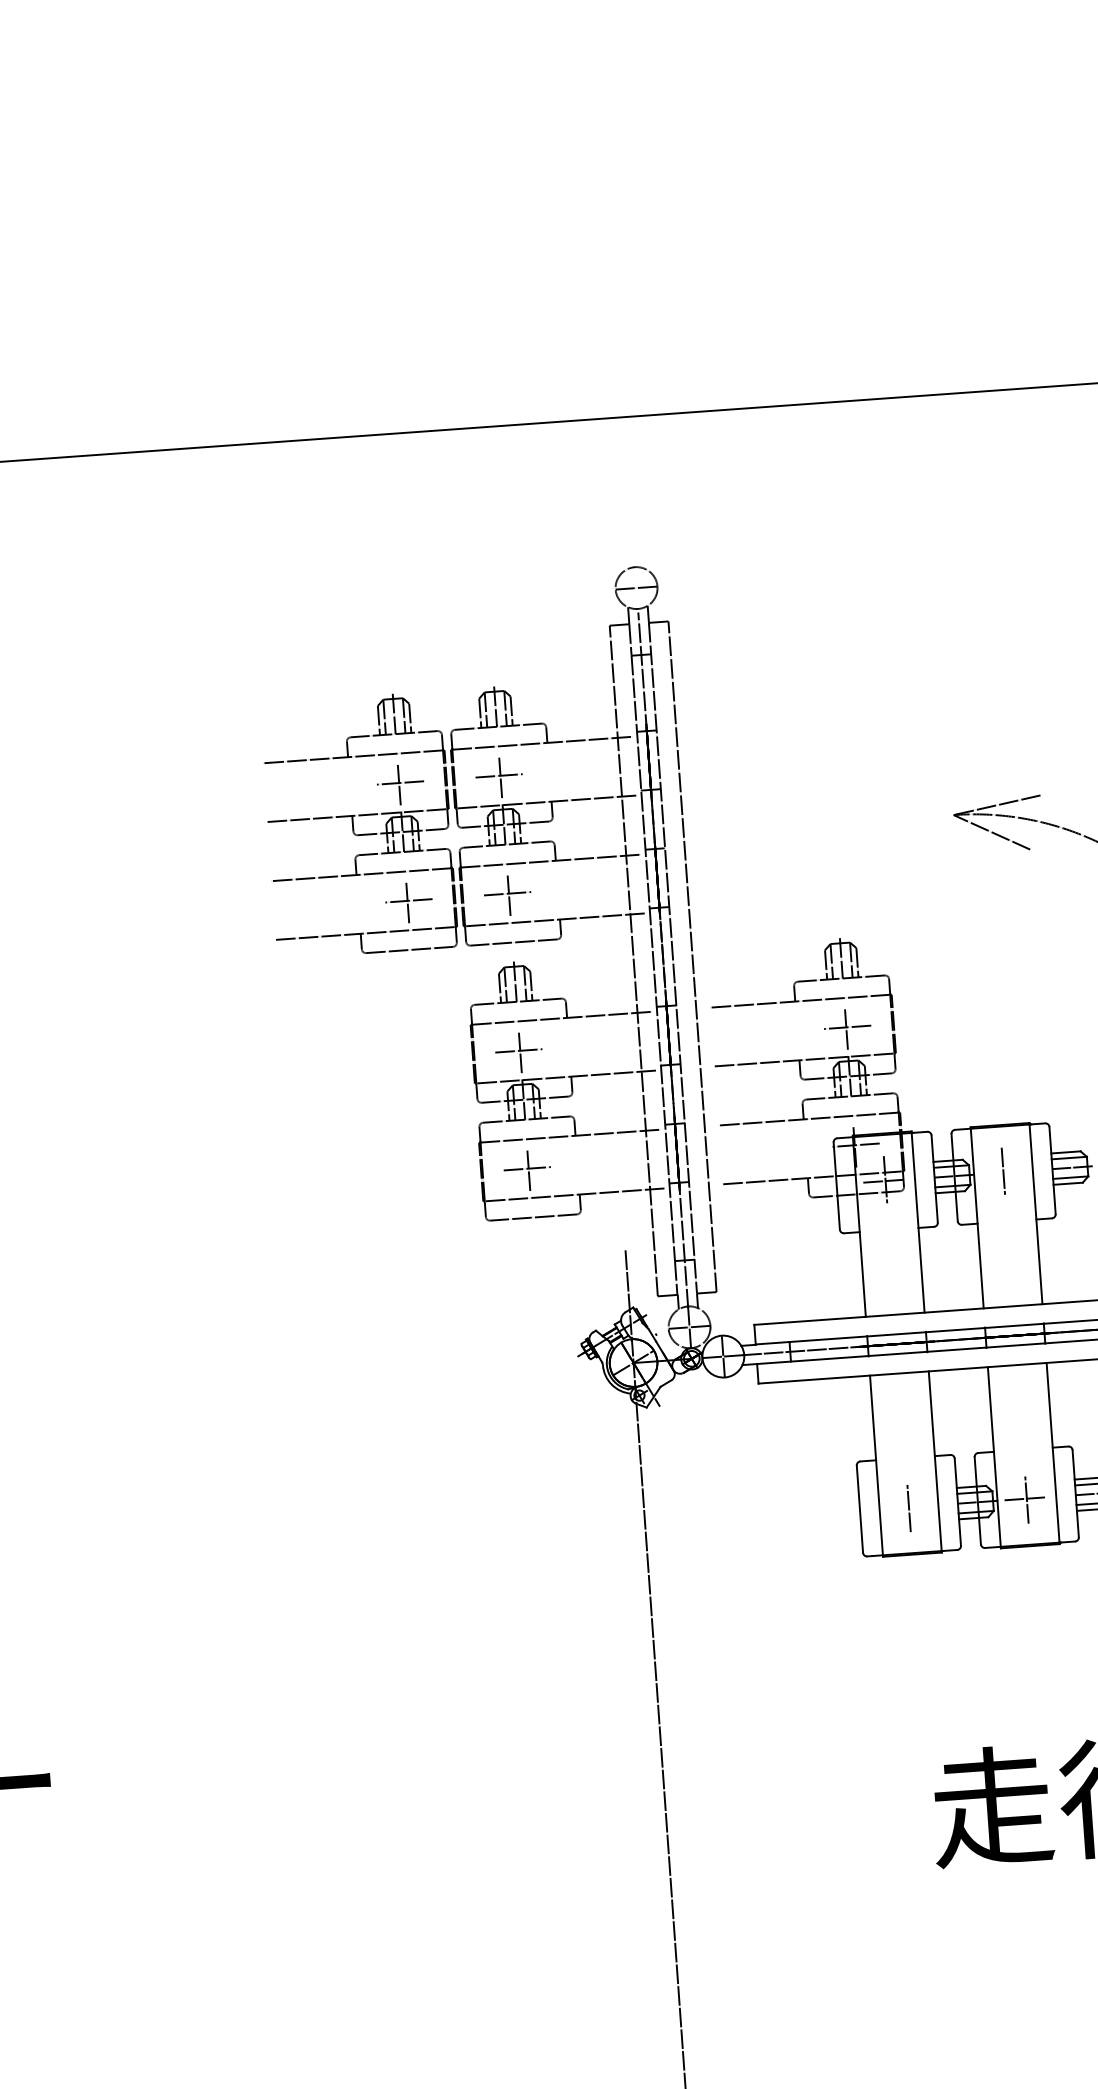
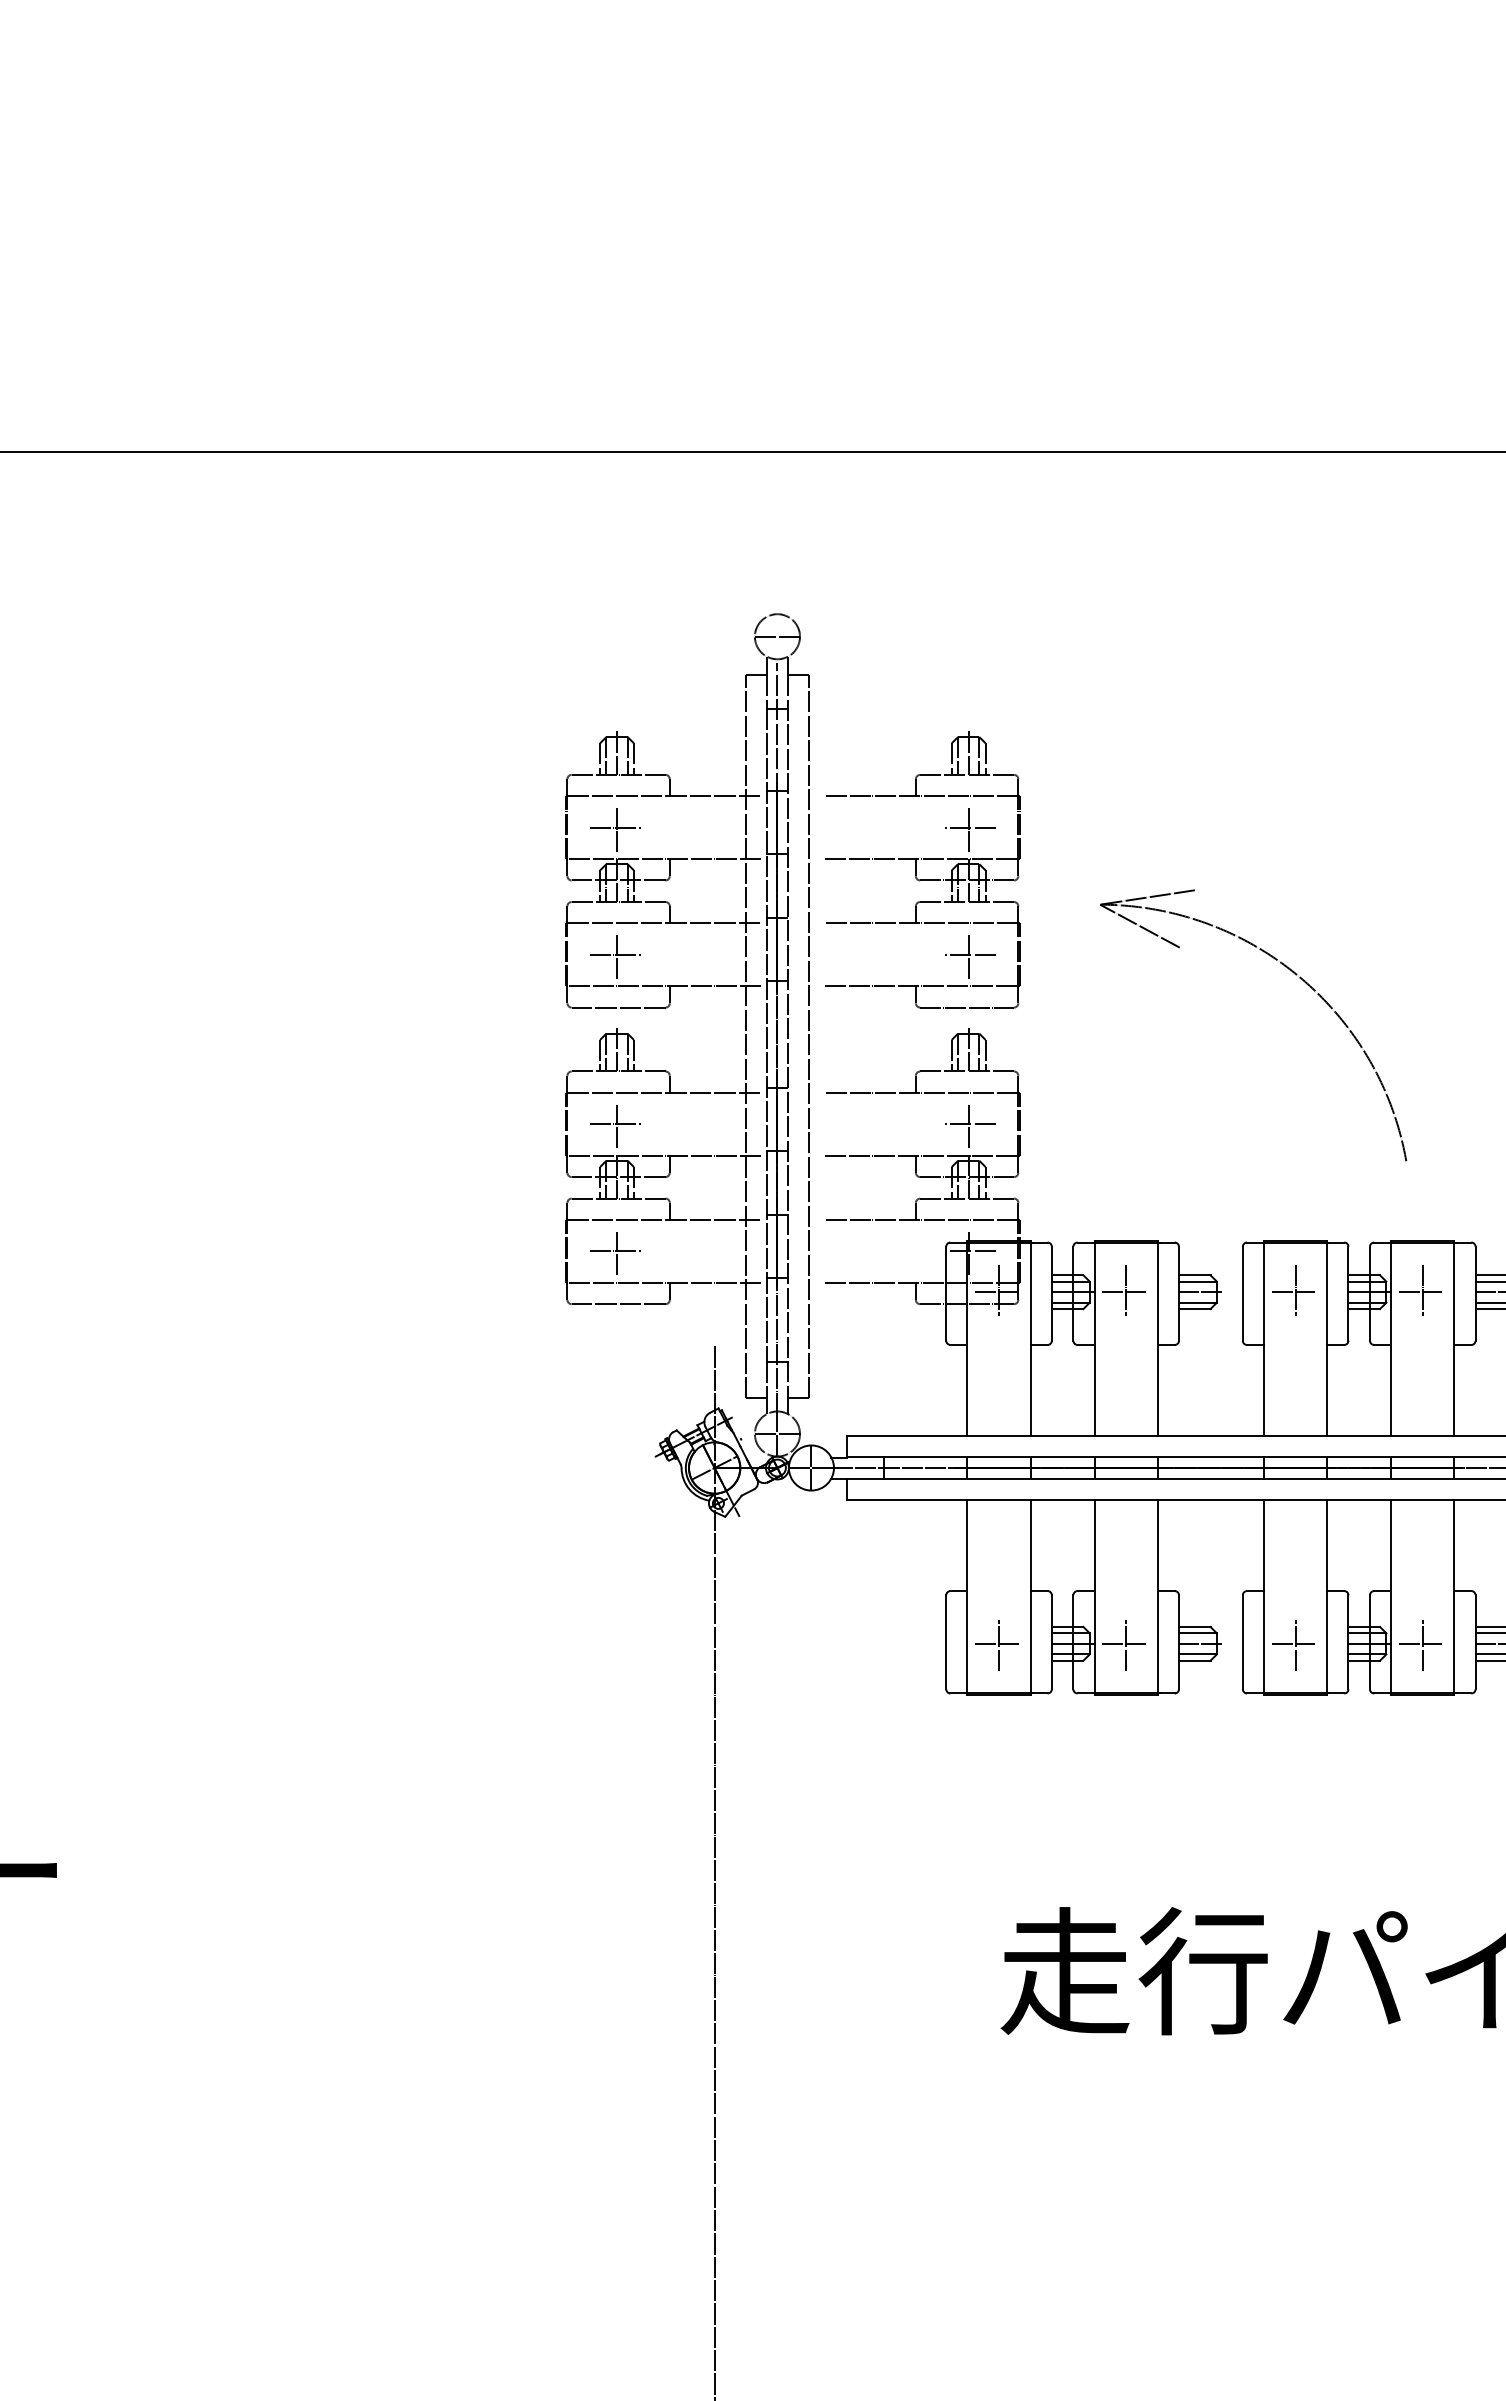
part: (359, 824) -> (922, 869), moved
line: (1001, 1173) -> (1123, 1292), added
line: (906, 1507) -> (996, 1643), added

